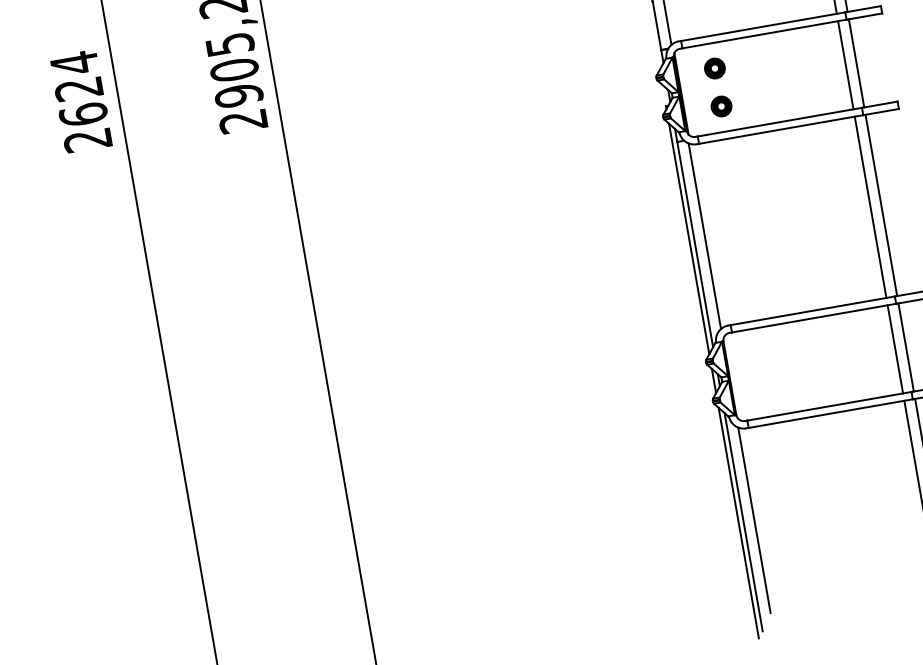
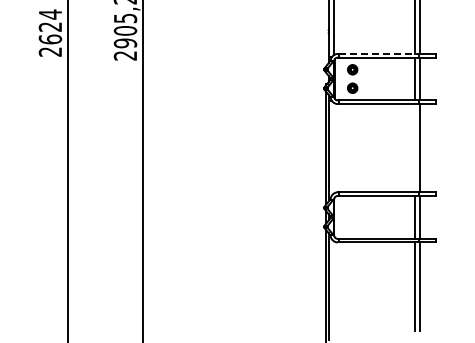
line: (762, 25) -> (378, 53), solid -> dashed
line: (870, 208) -> (414, 148), removed
line: (705, 236) -> (334, 148), removed
line: (755, 520) -> (334, 286), removed

